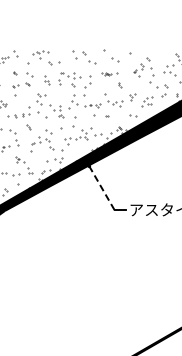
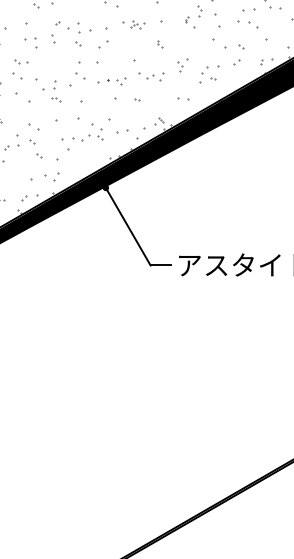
part: (109, 74) -> (141, 25), size x1.43
part: (46, 80) -> (30, 36), size x1.67
line: (101, 187) -> (127, 225), dashed -> solid

